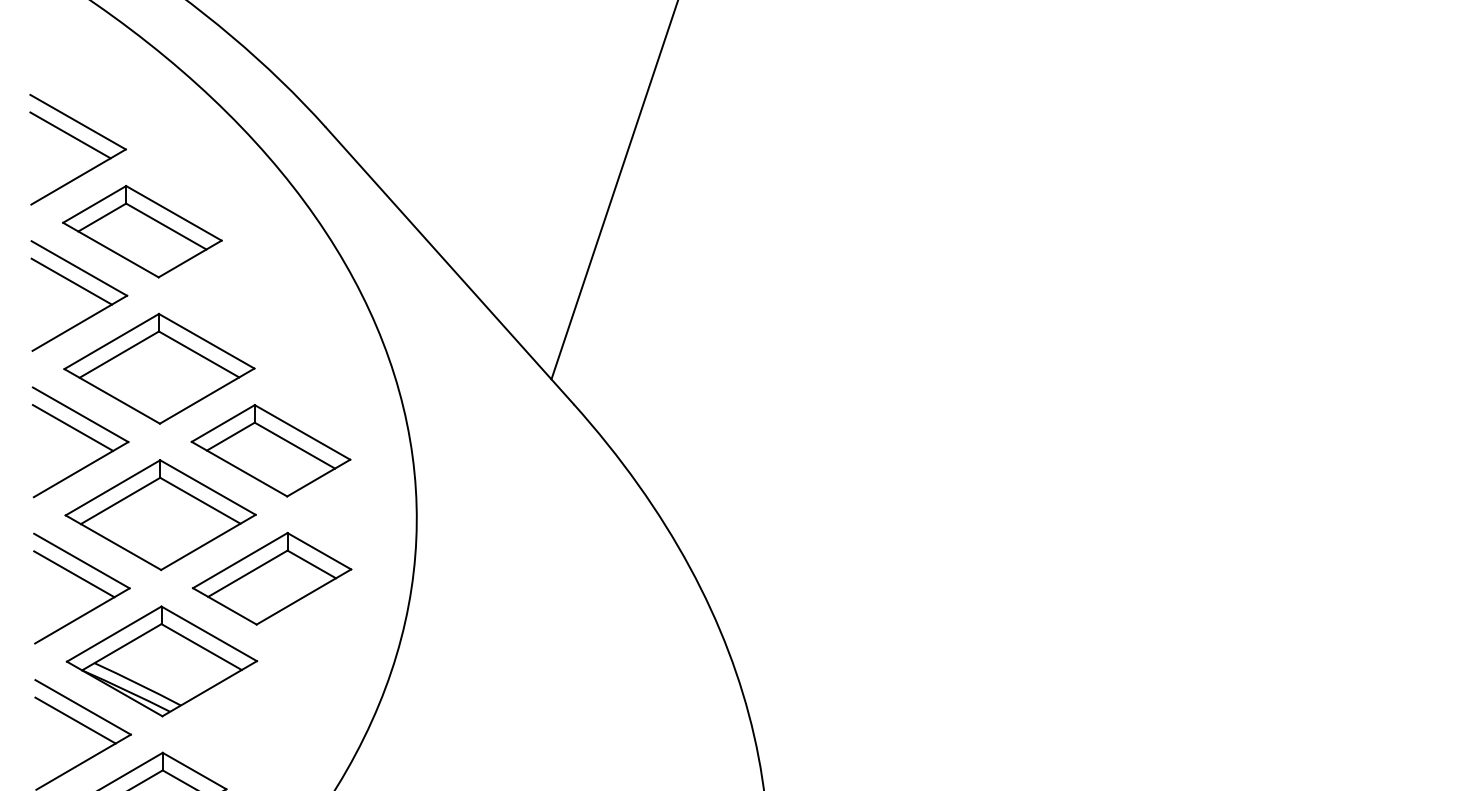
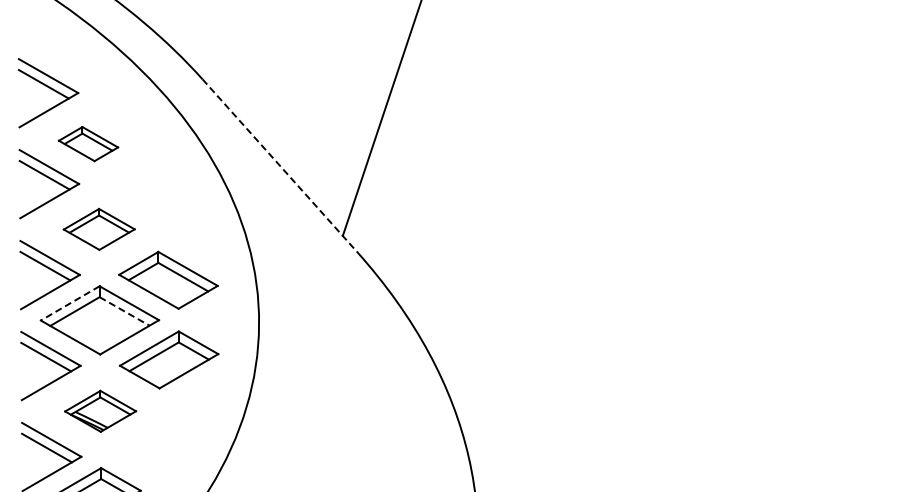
part: (142, 230) -> (88, 143), size x0.6
line: (449, 265) -> (279, 165), solid -> dashed
part: (160, 368) -> (99, 229), size x0.6
line: (111, 488) -> (69, 303), solid -> dashed
line: (200, 500) -> (124, 311), solid -> dashed
part: (161, 661) -> (100, 411), size x0.6

